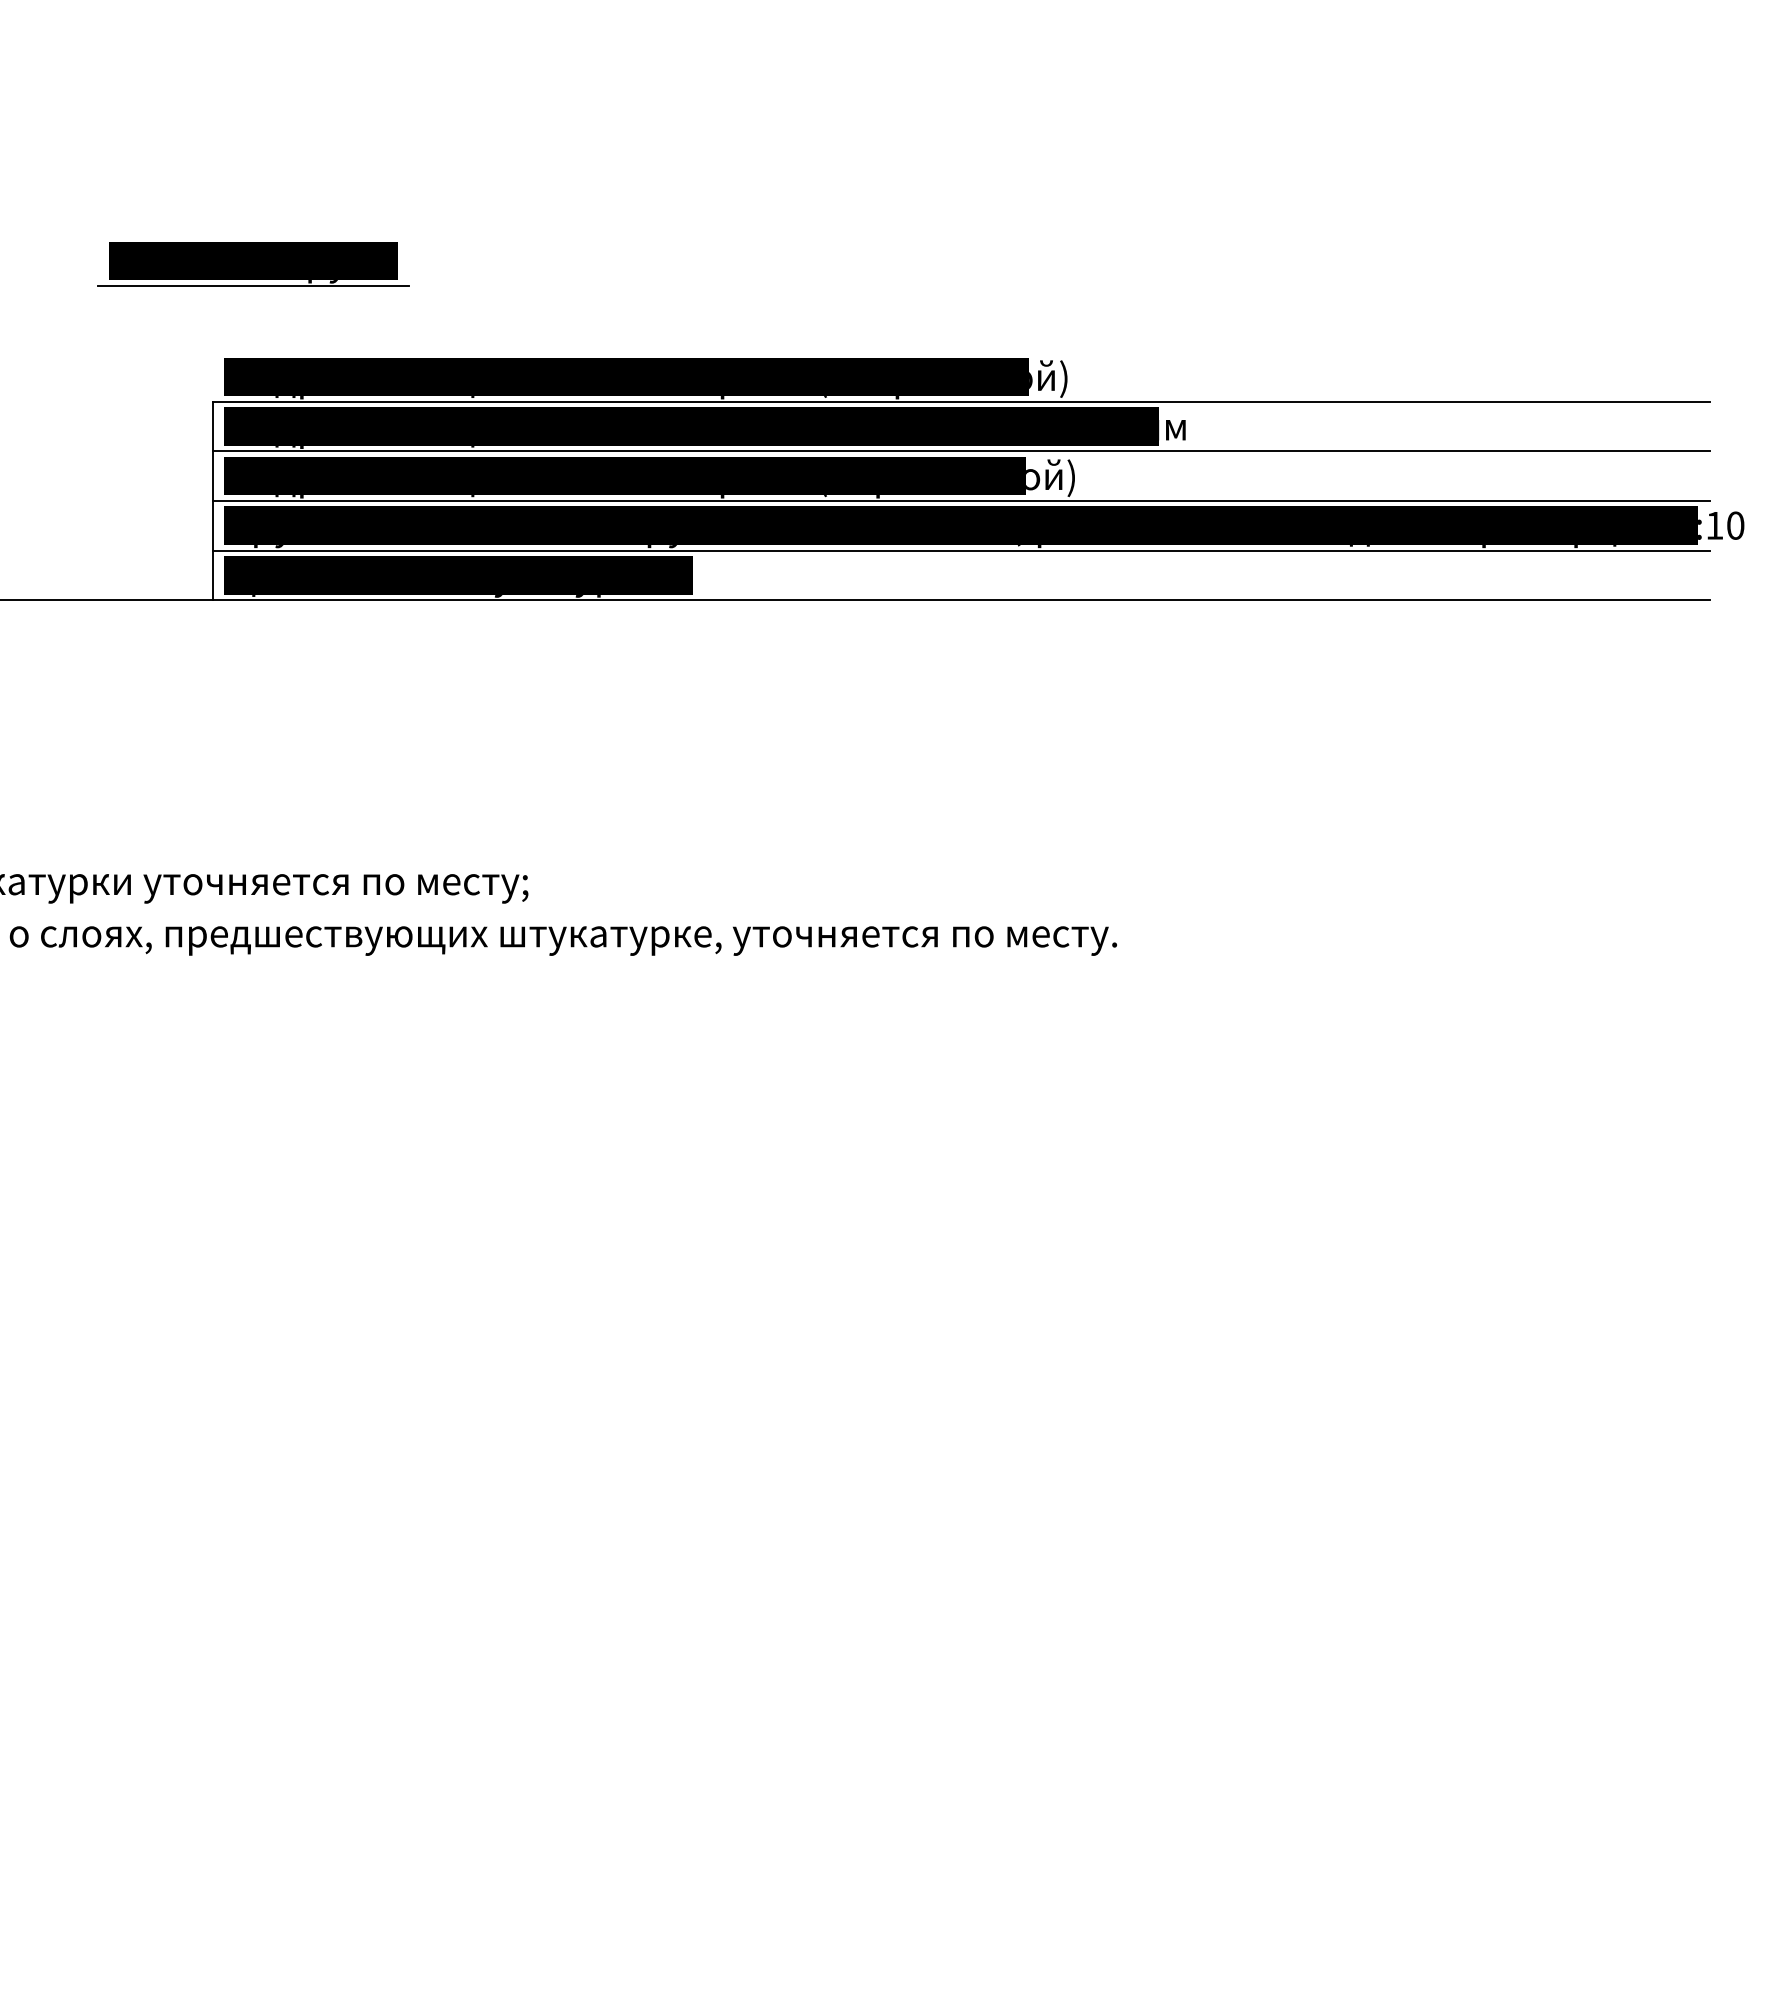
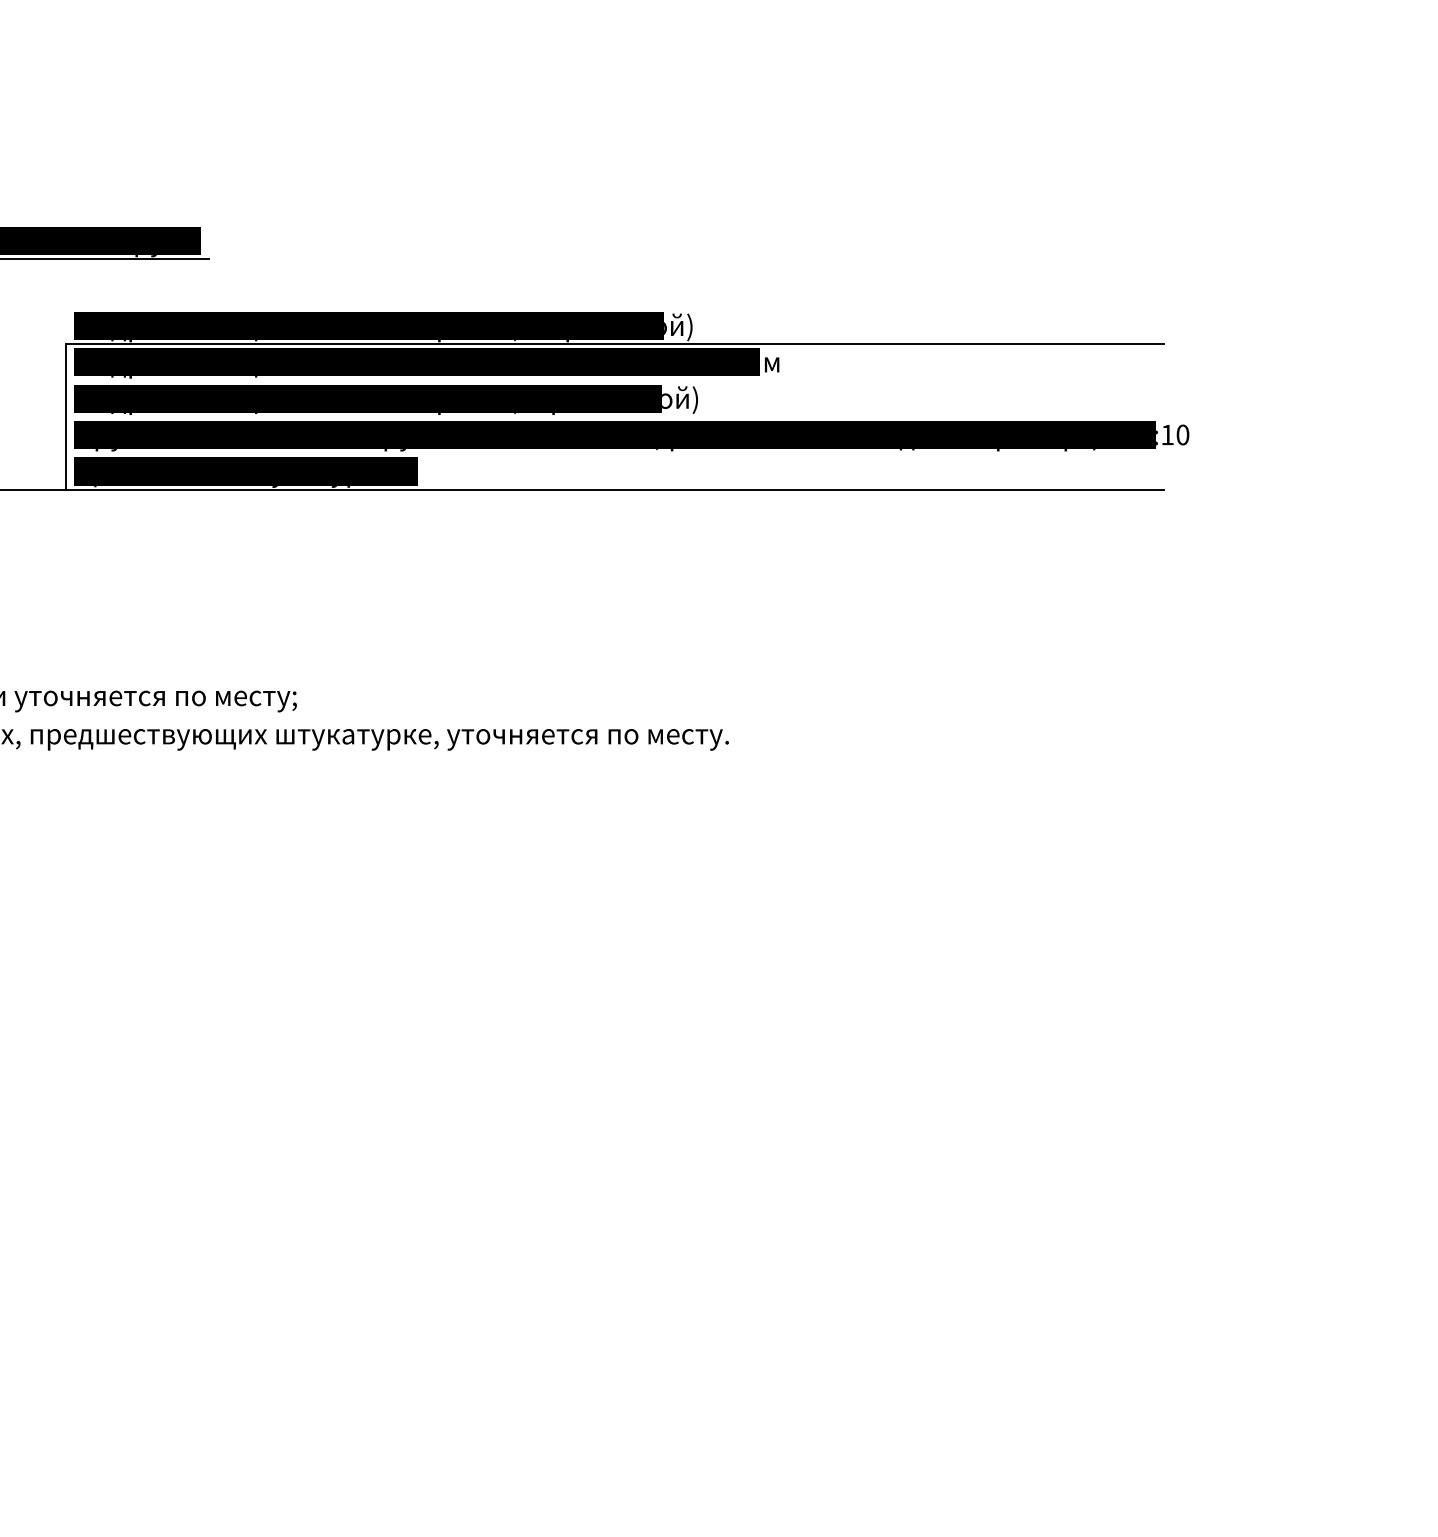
line: (961, 451) -> (614, 380), removed
line: (961, 500) -> (614, 416), removed
line: (961, 550) -> (614, 453), removed

